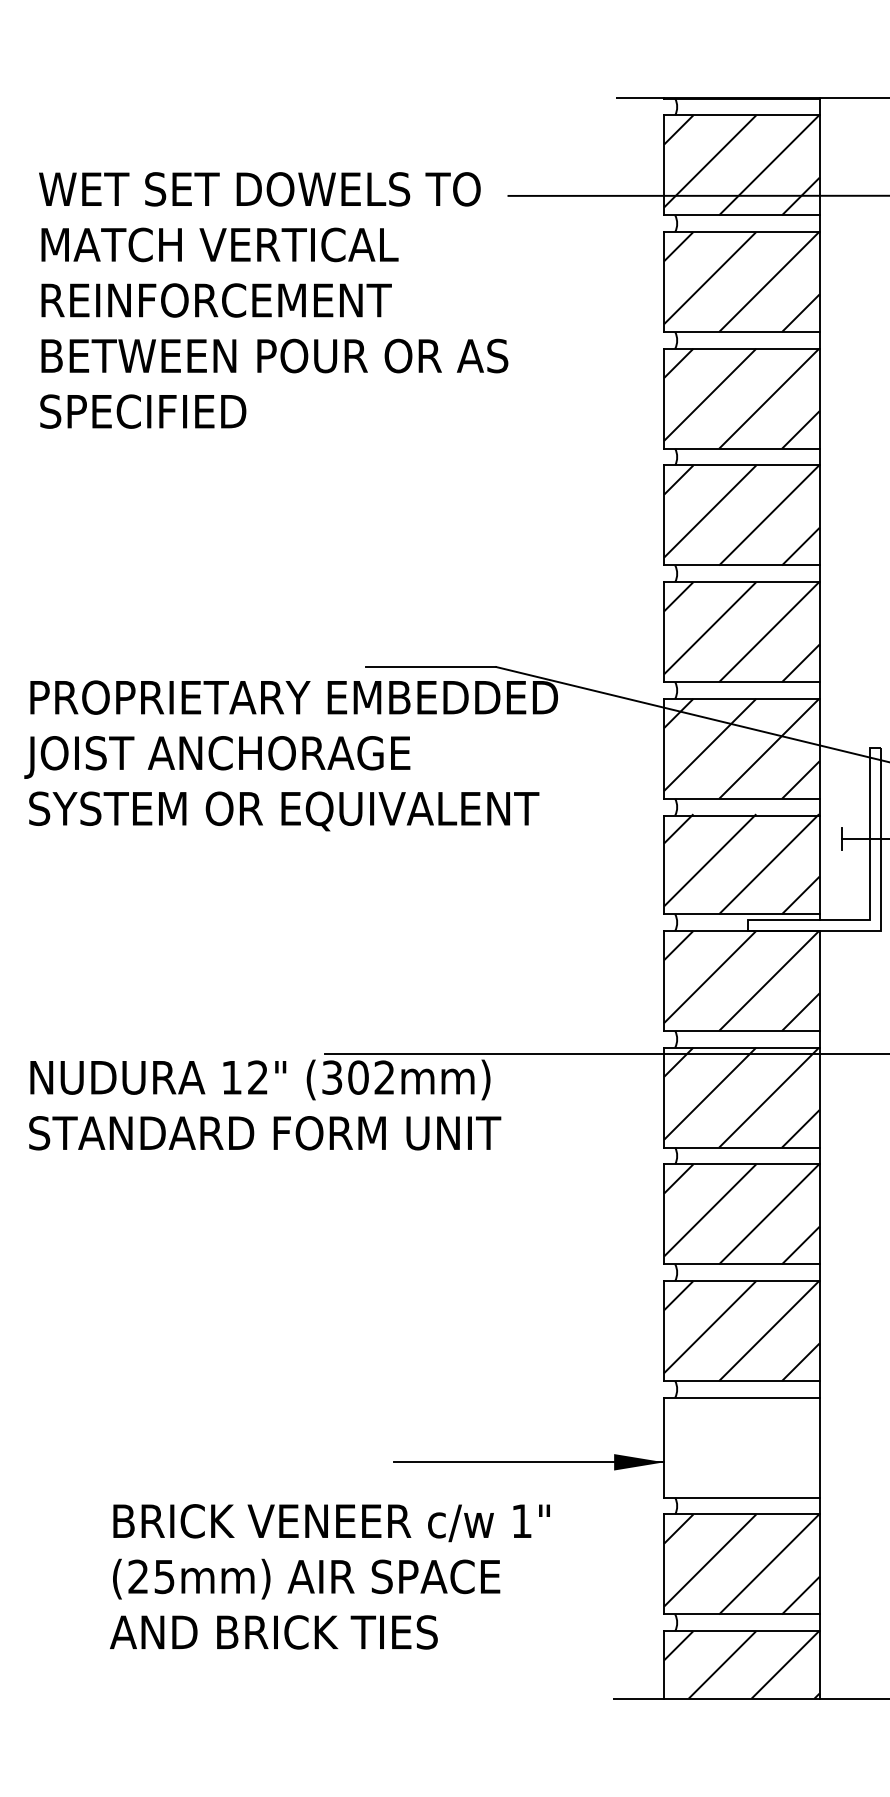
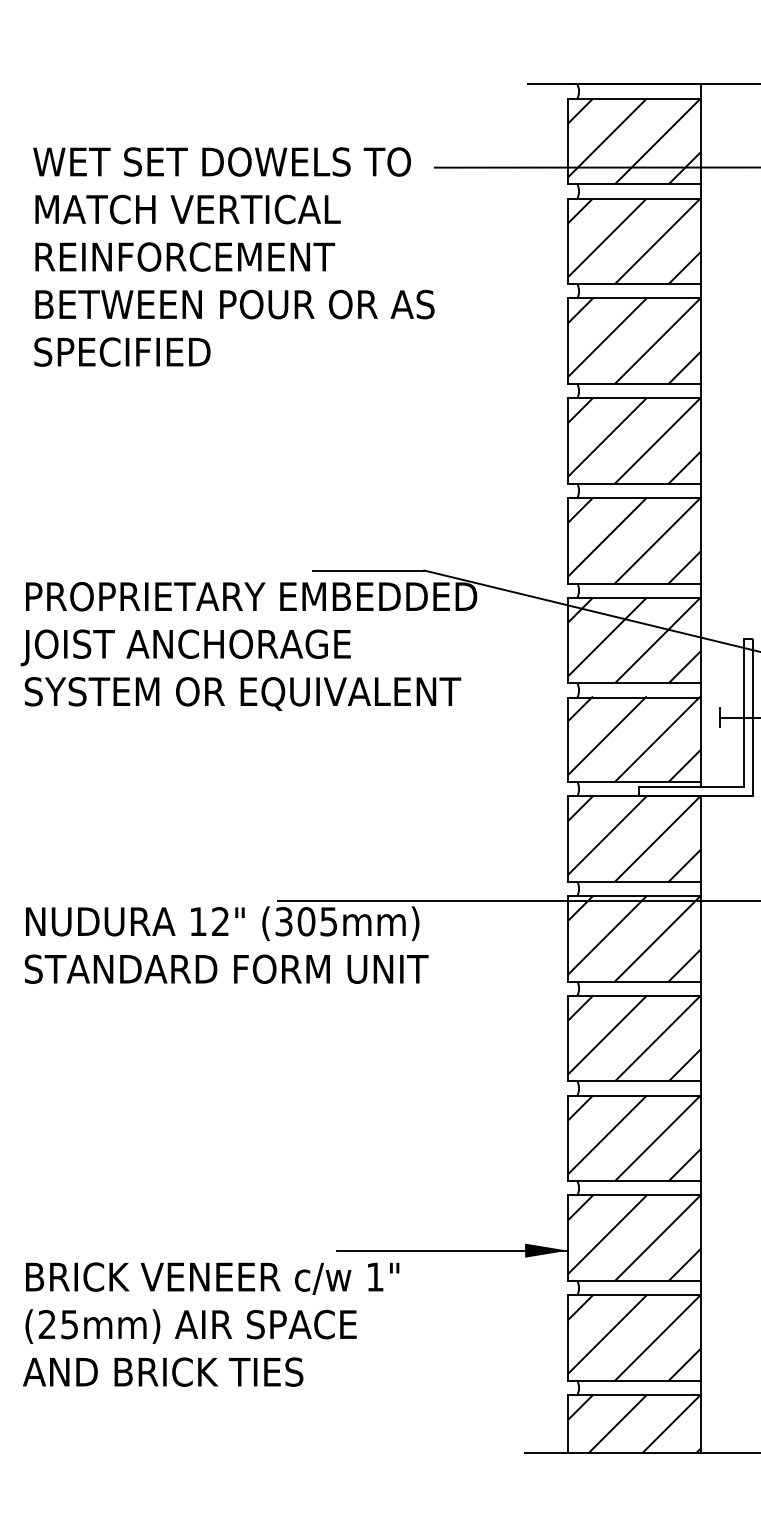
text: (384, 1077) -> (328, 921), (302mm) -> (305mm)
hatch: (740, 1448) -> (633, 1238), added
text: (330, 1576) -> (211, 1324), moved

